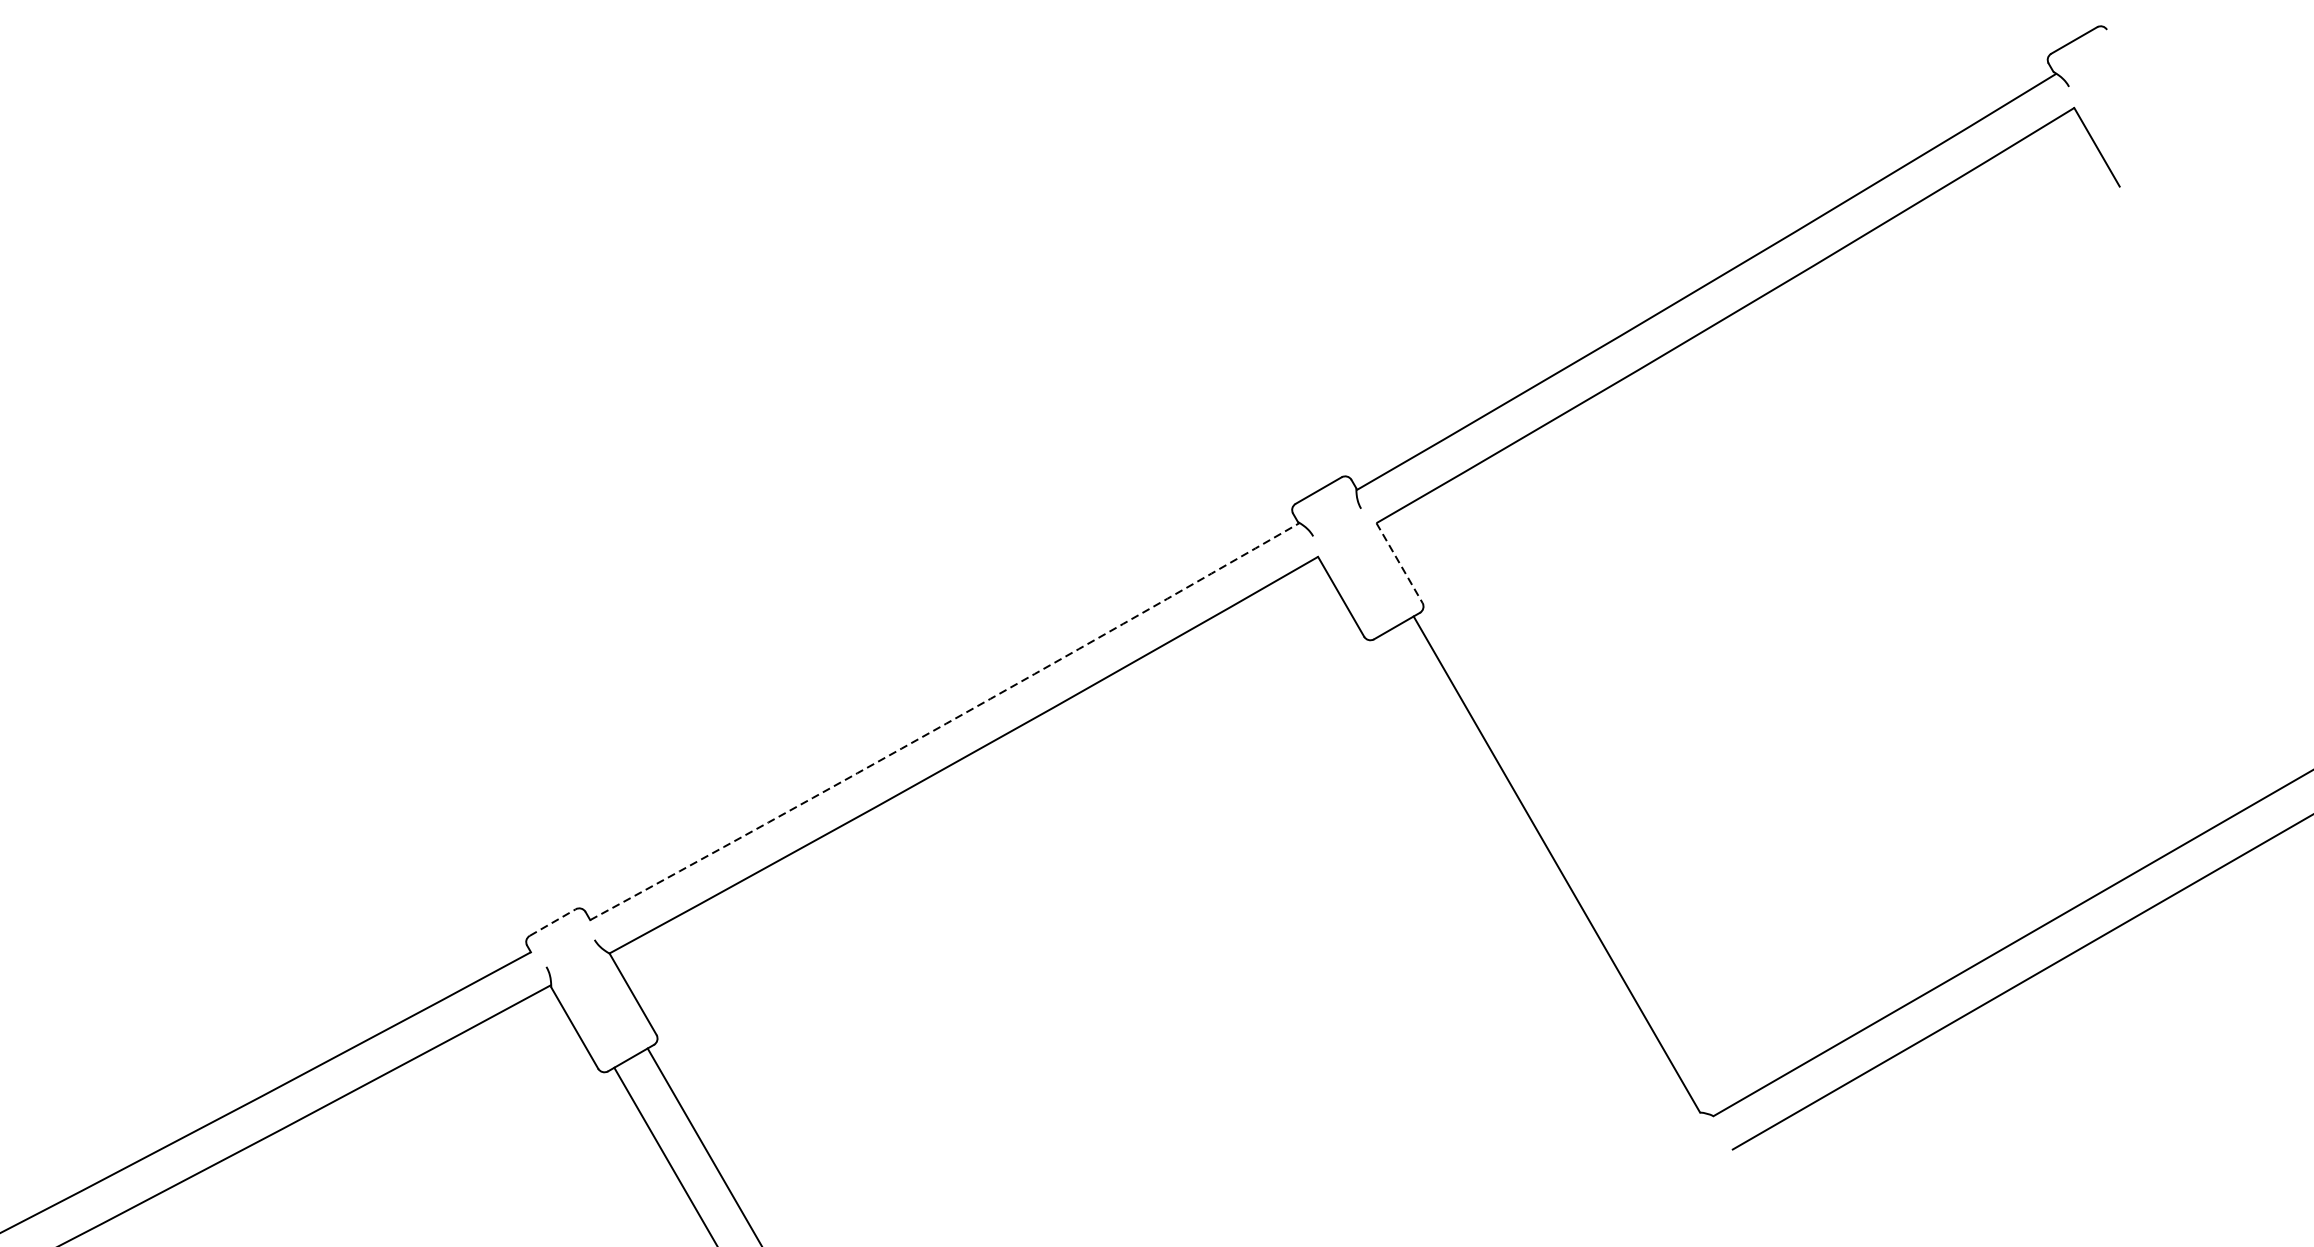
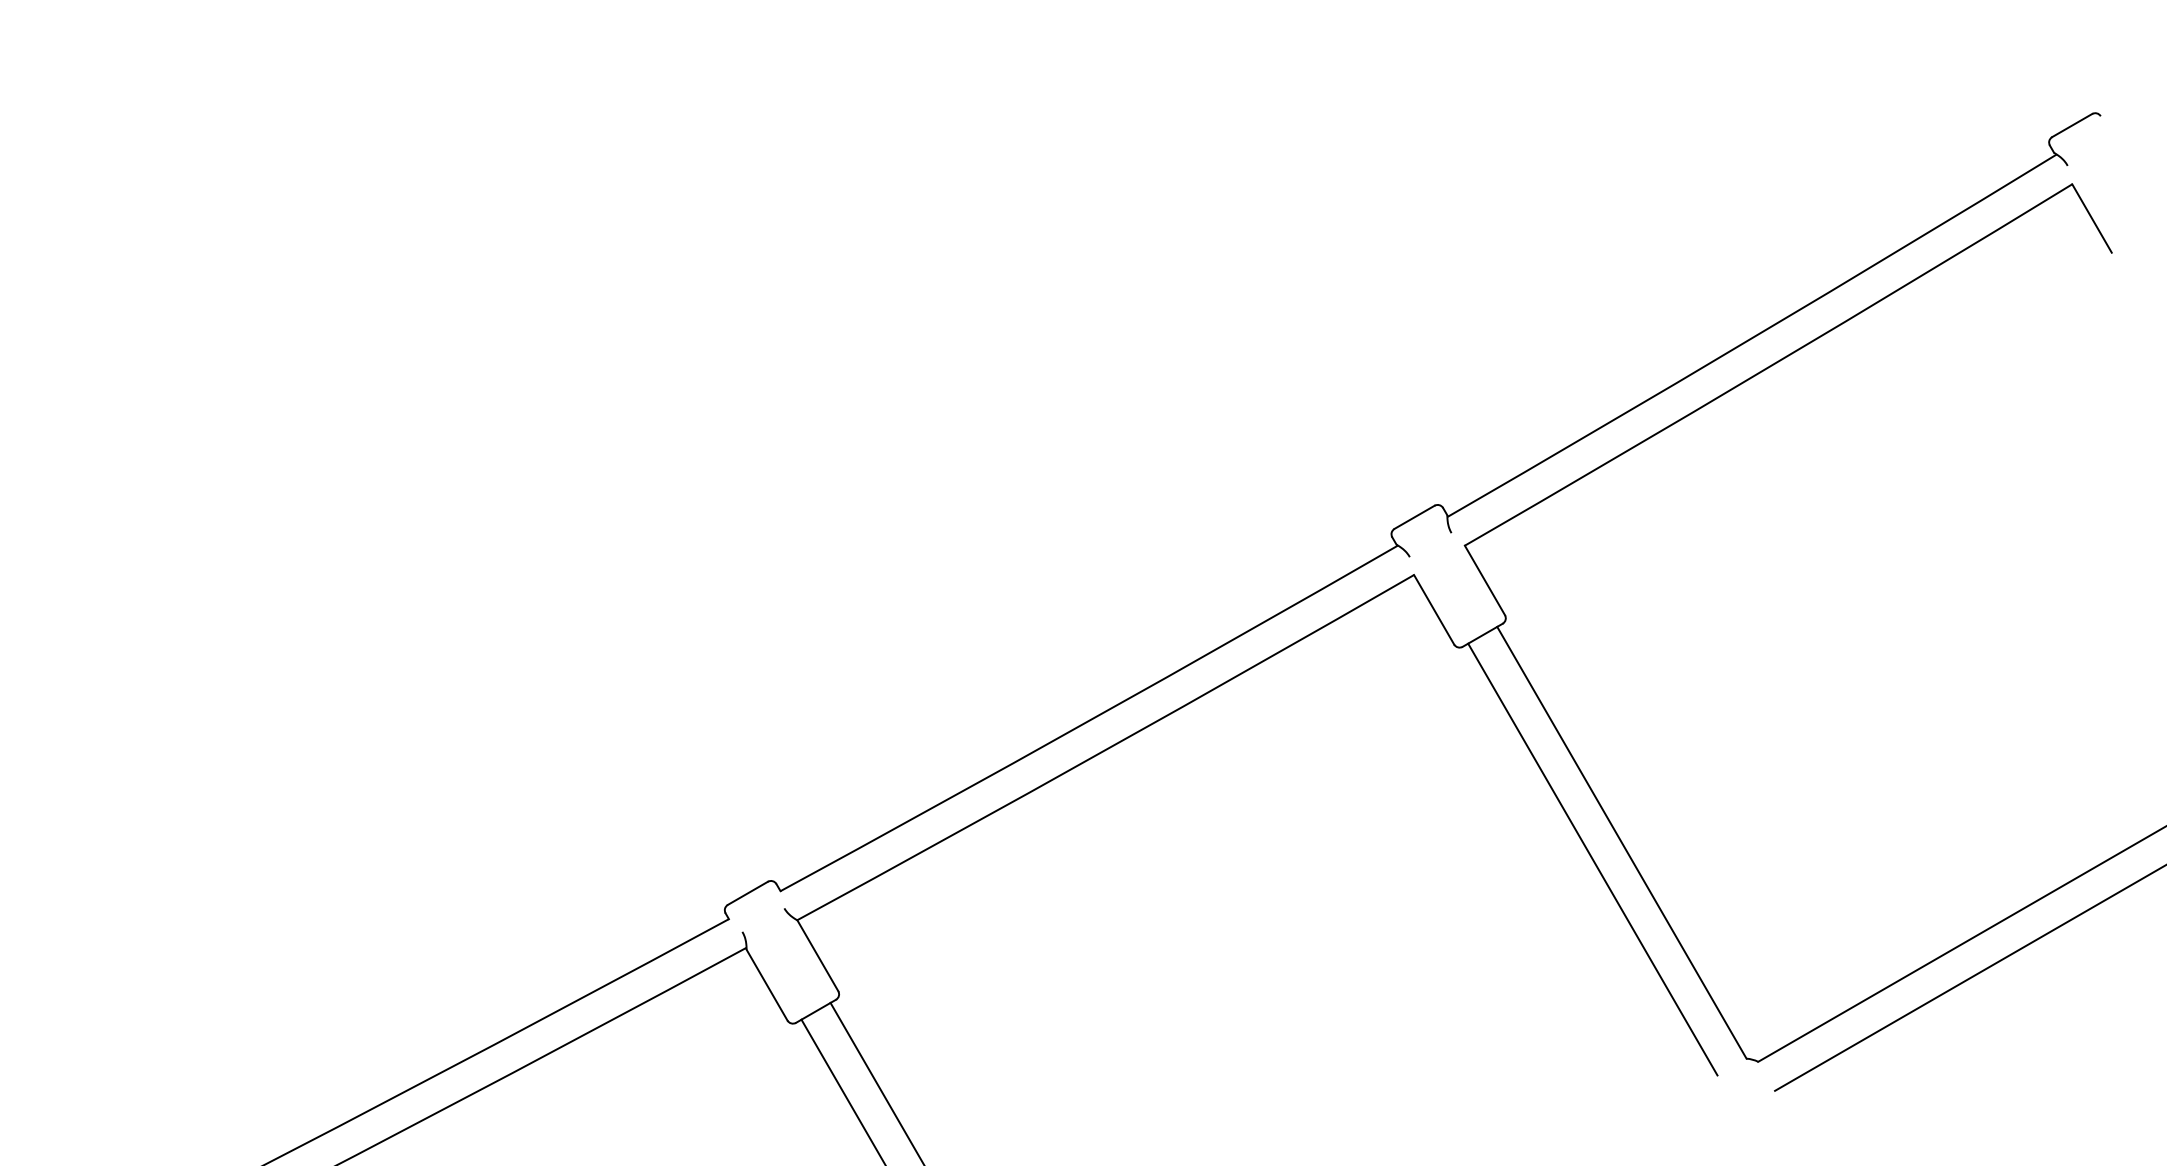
line: (1400, 563) -> (1485, 580), dashed -> solid
arc: (946, 724) -> (1090, 720), dashed -> solid
line: (1523, 883) -> (1592, 859), added
line: (553, 922) -> (748, 893), dashed -> solid

